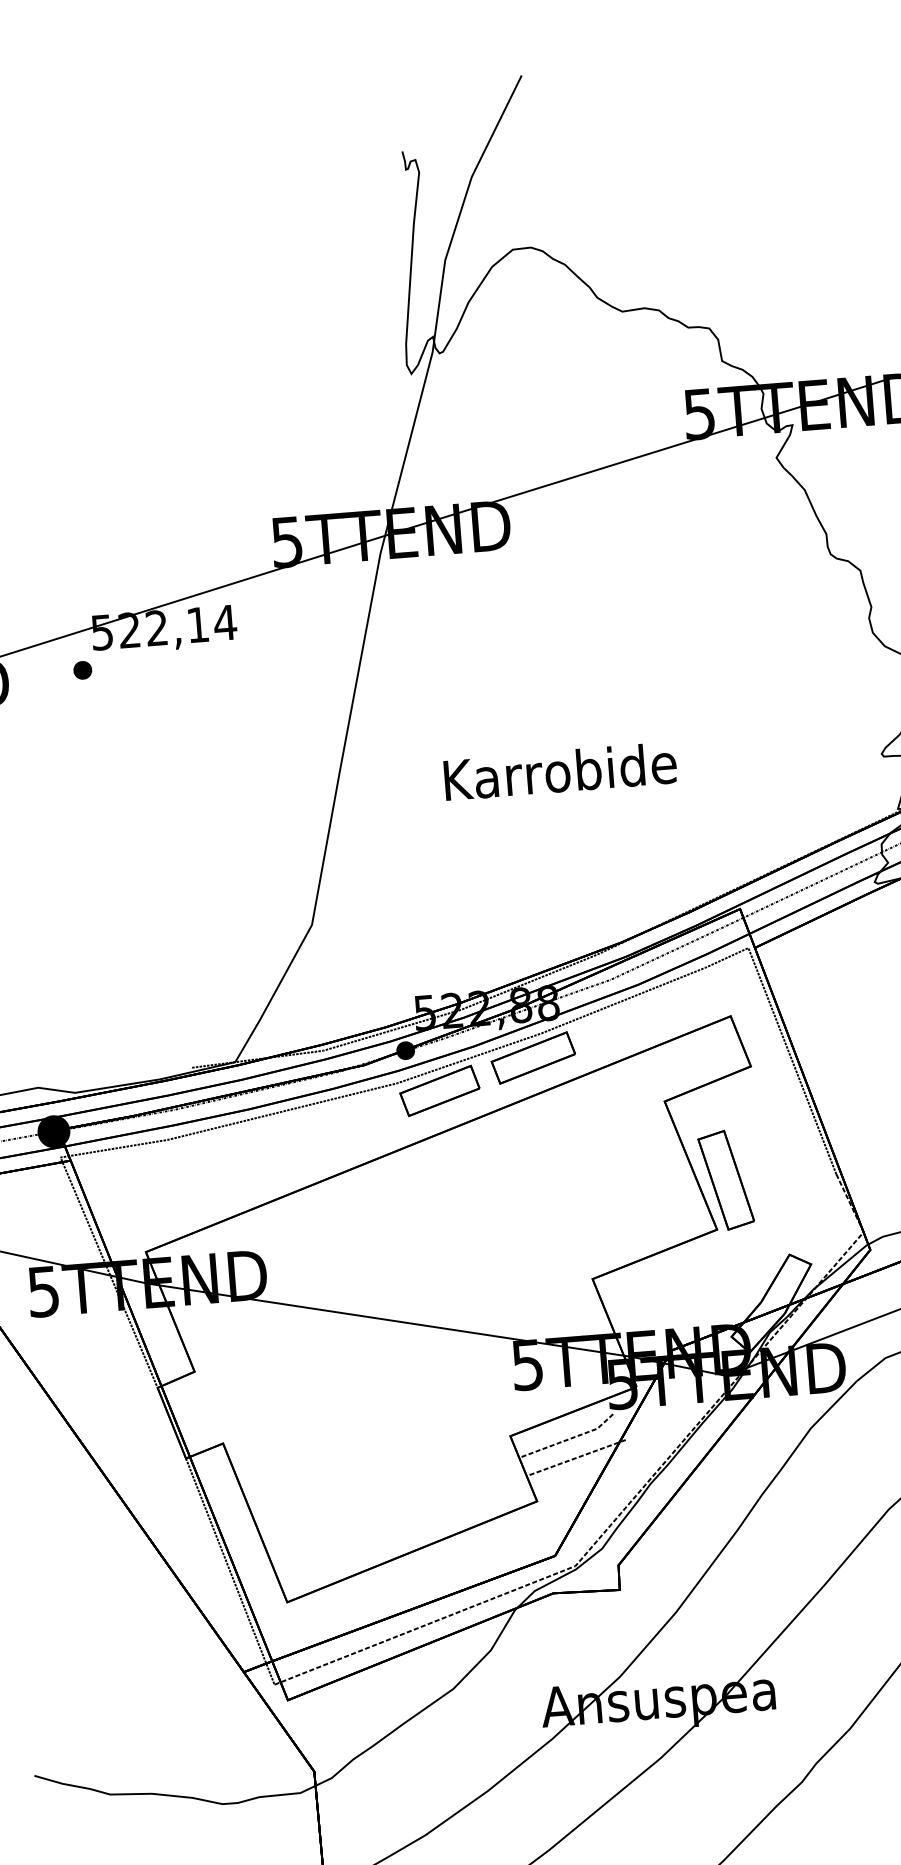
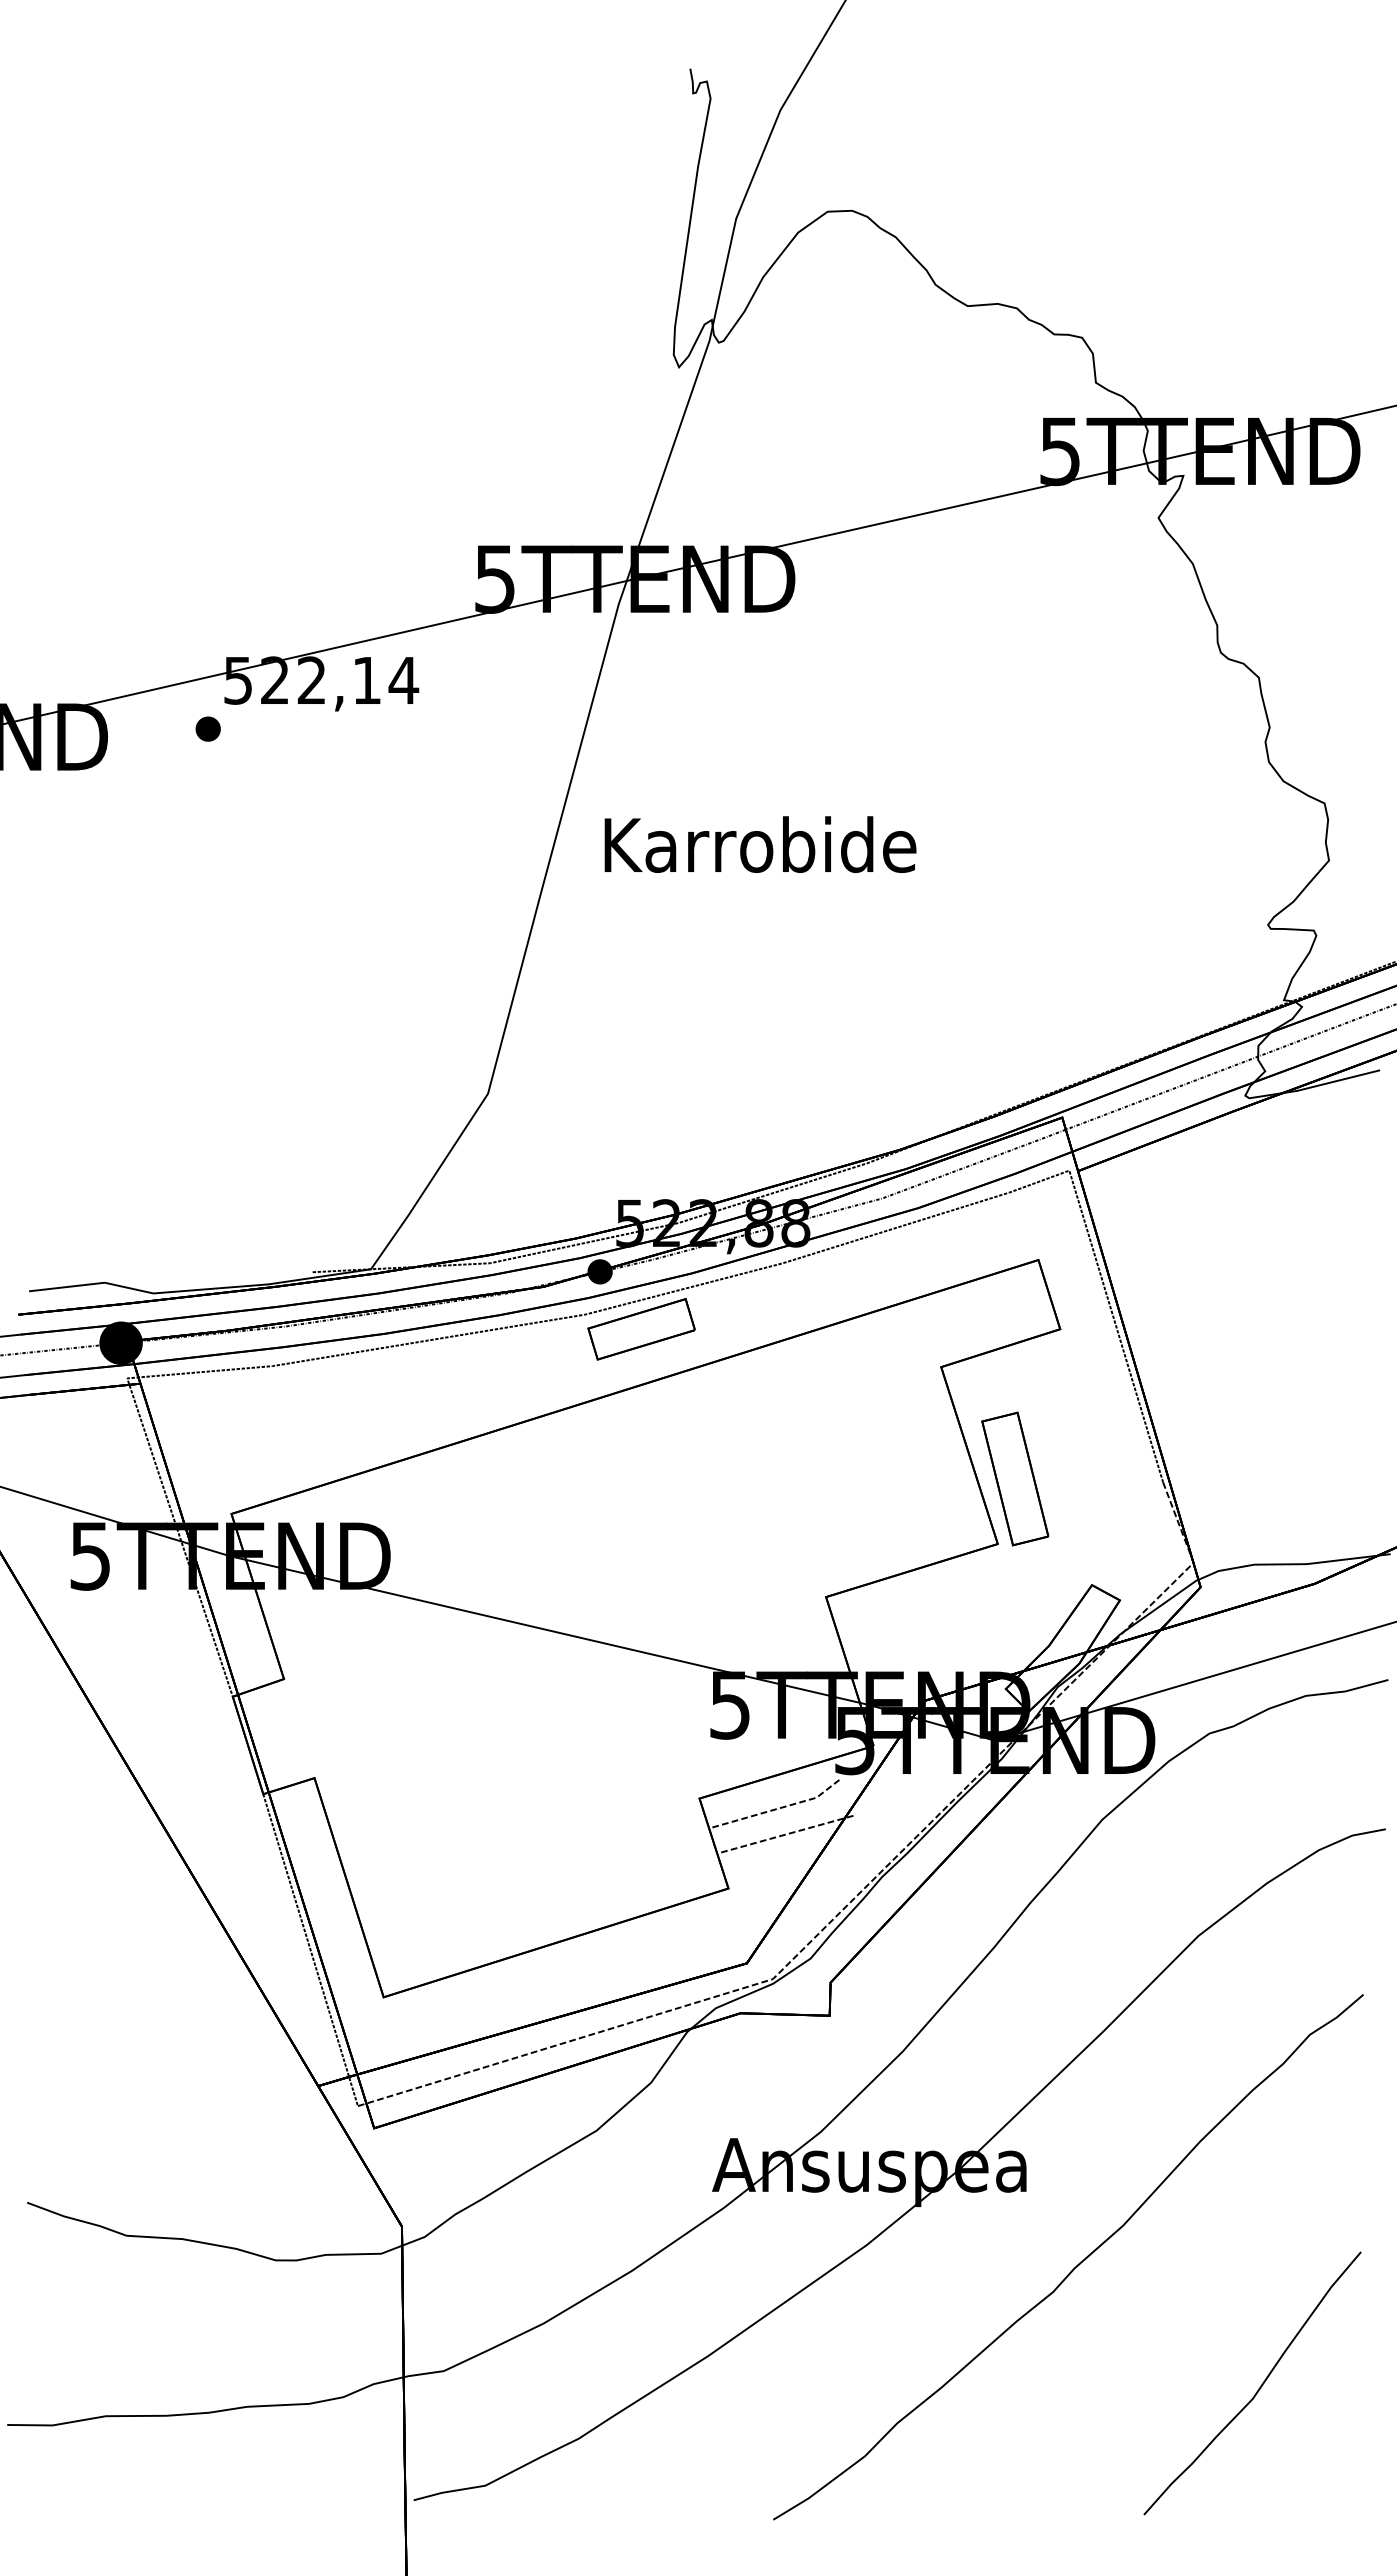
text: (560, 771) -> (760, 844), moved
part: (533, 1057) -> (770, 1294), removed

